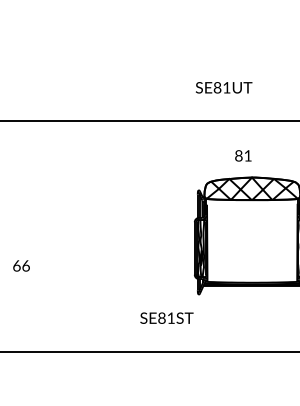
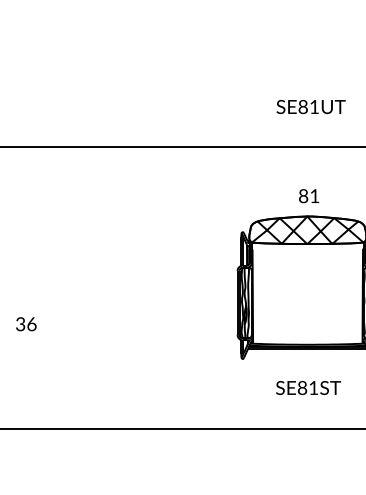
text: (224, 87) -> (311, 106), moved
text: (243, 155) -> (309, 195), moved
text: (16, 265) -> (20, 323), 66 -> 36
text: (166, 317) -> (307, 387), moved

